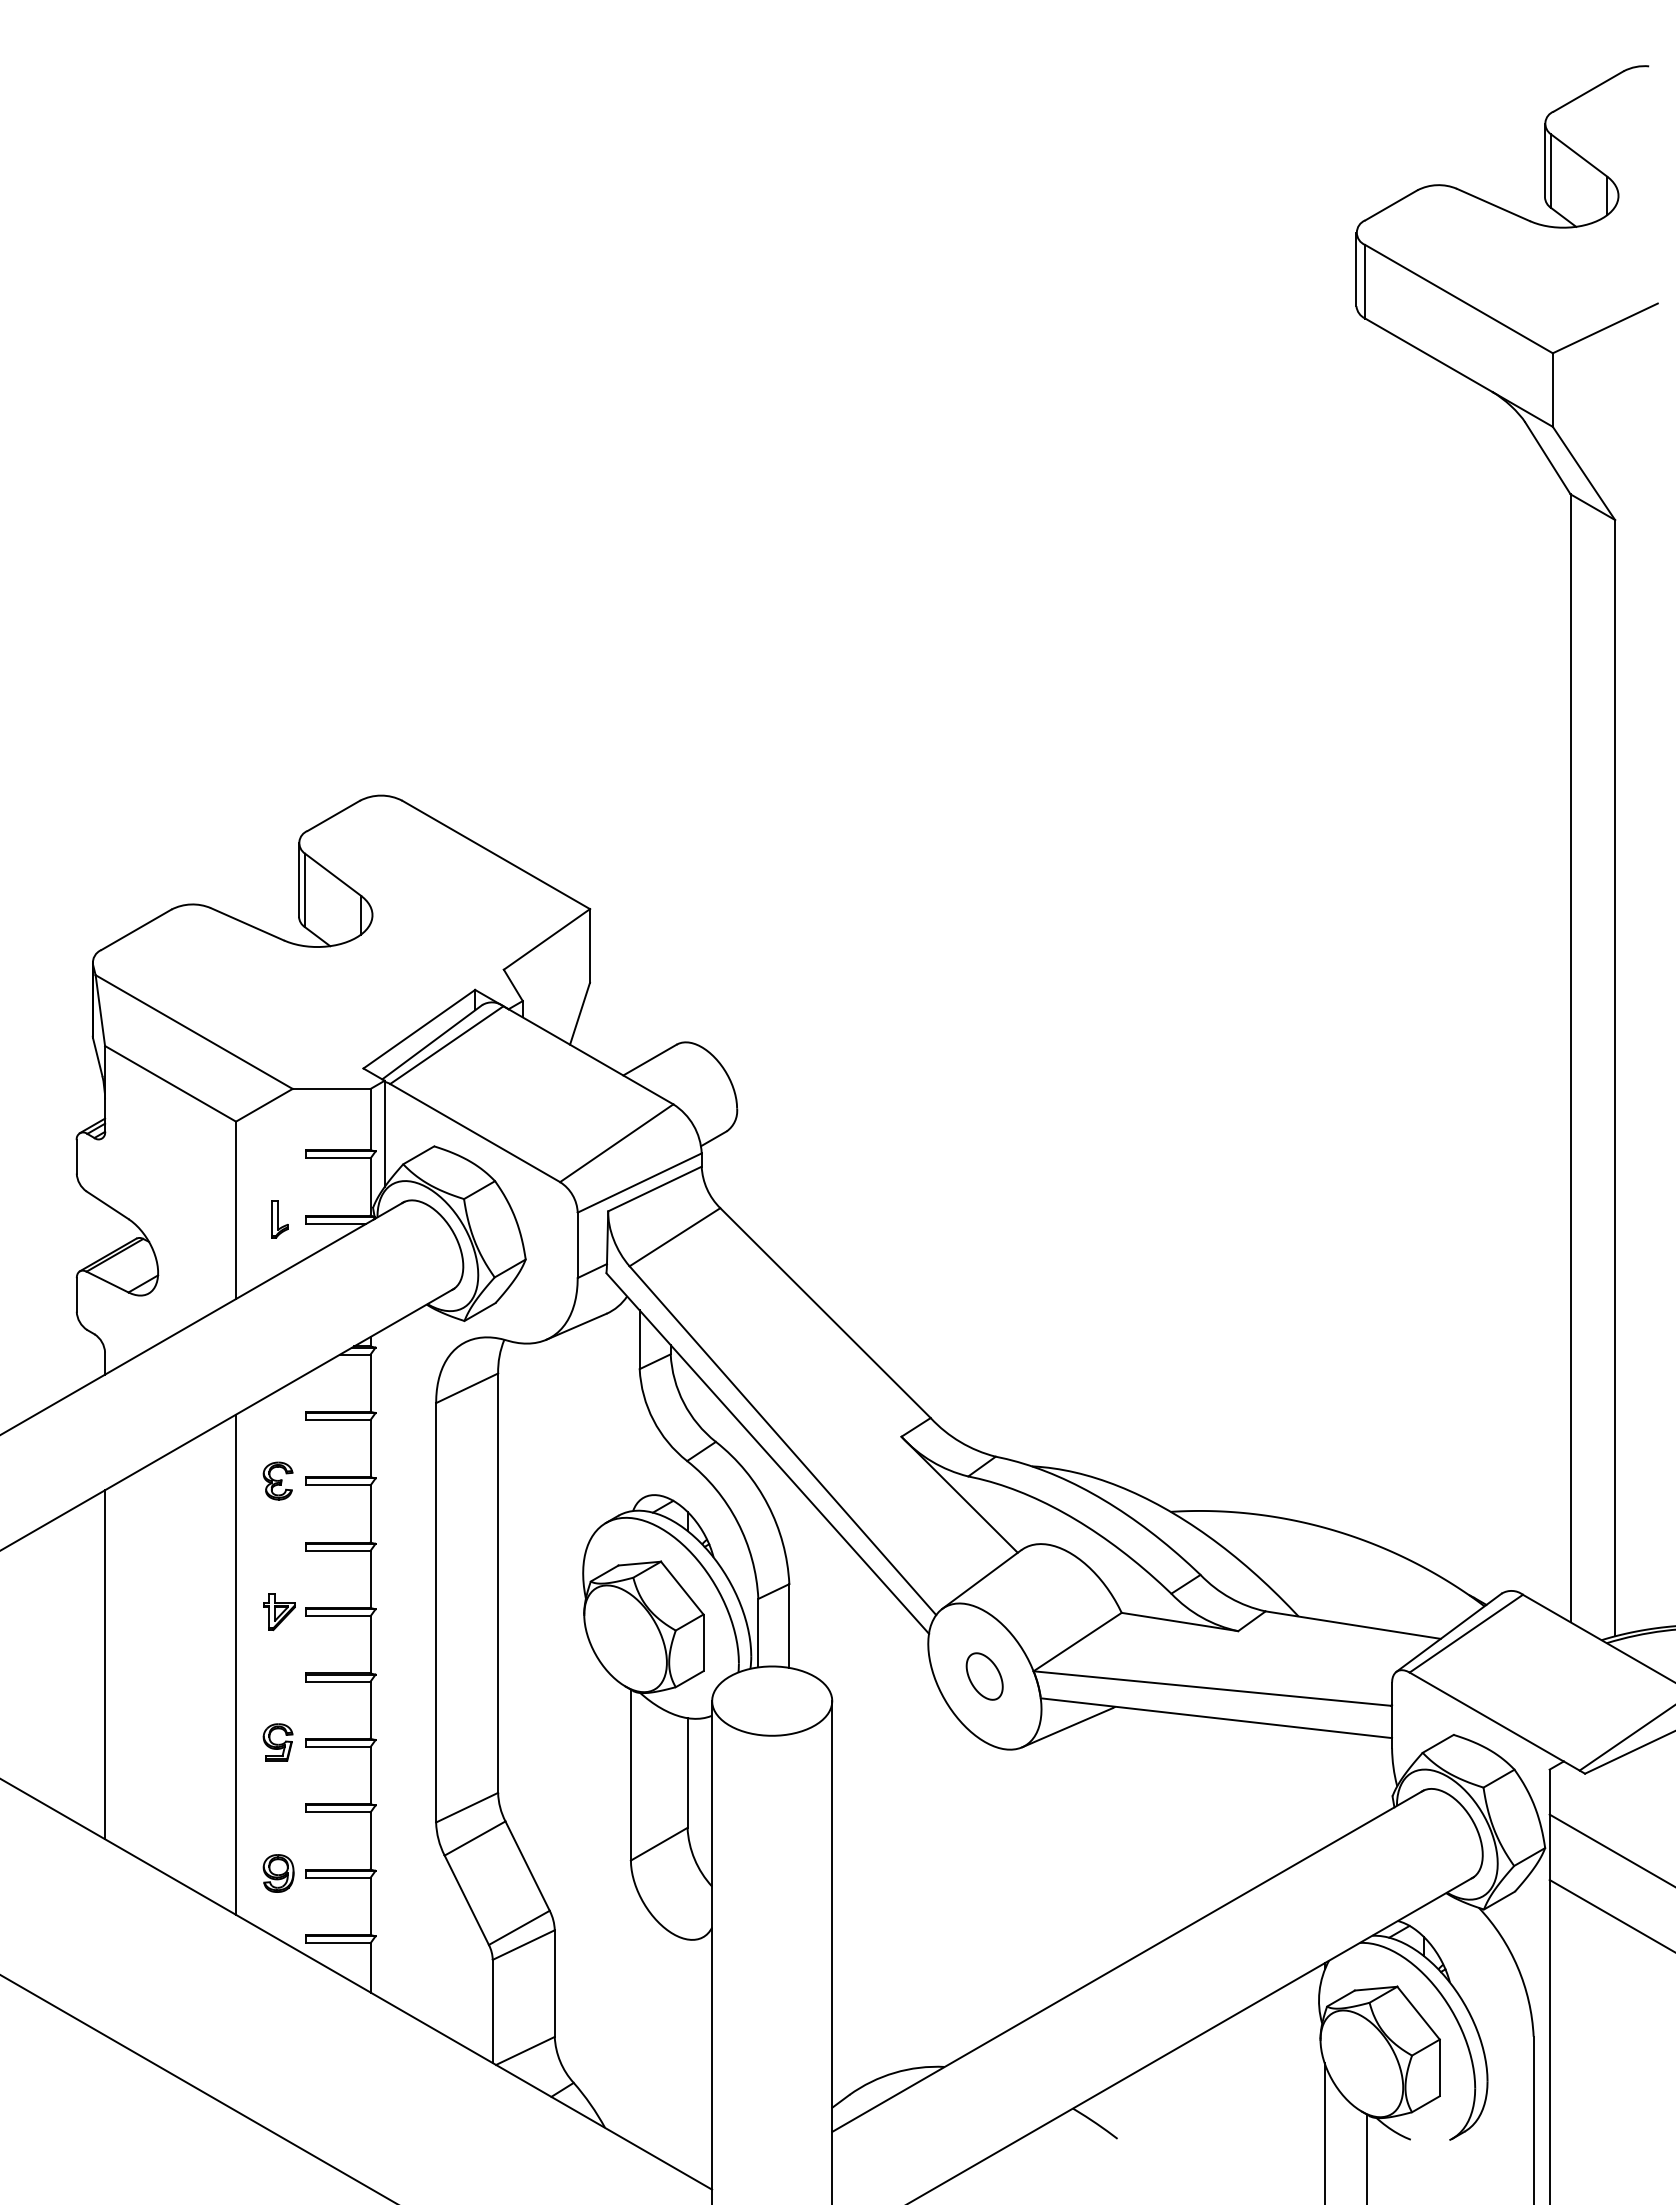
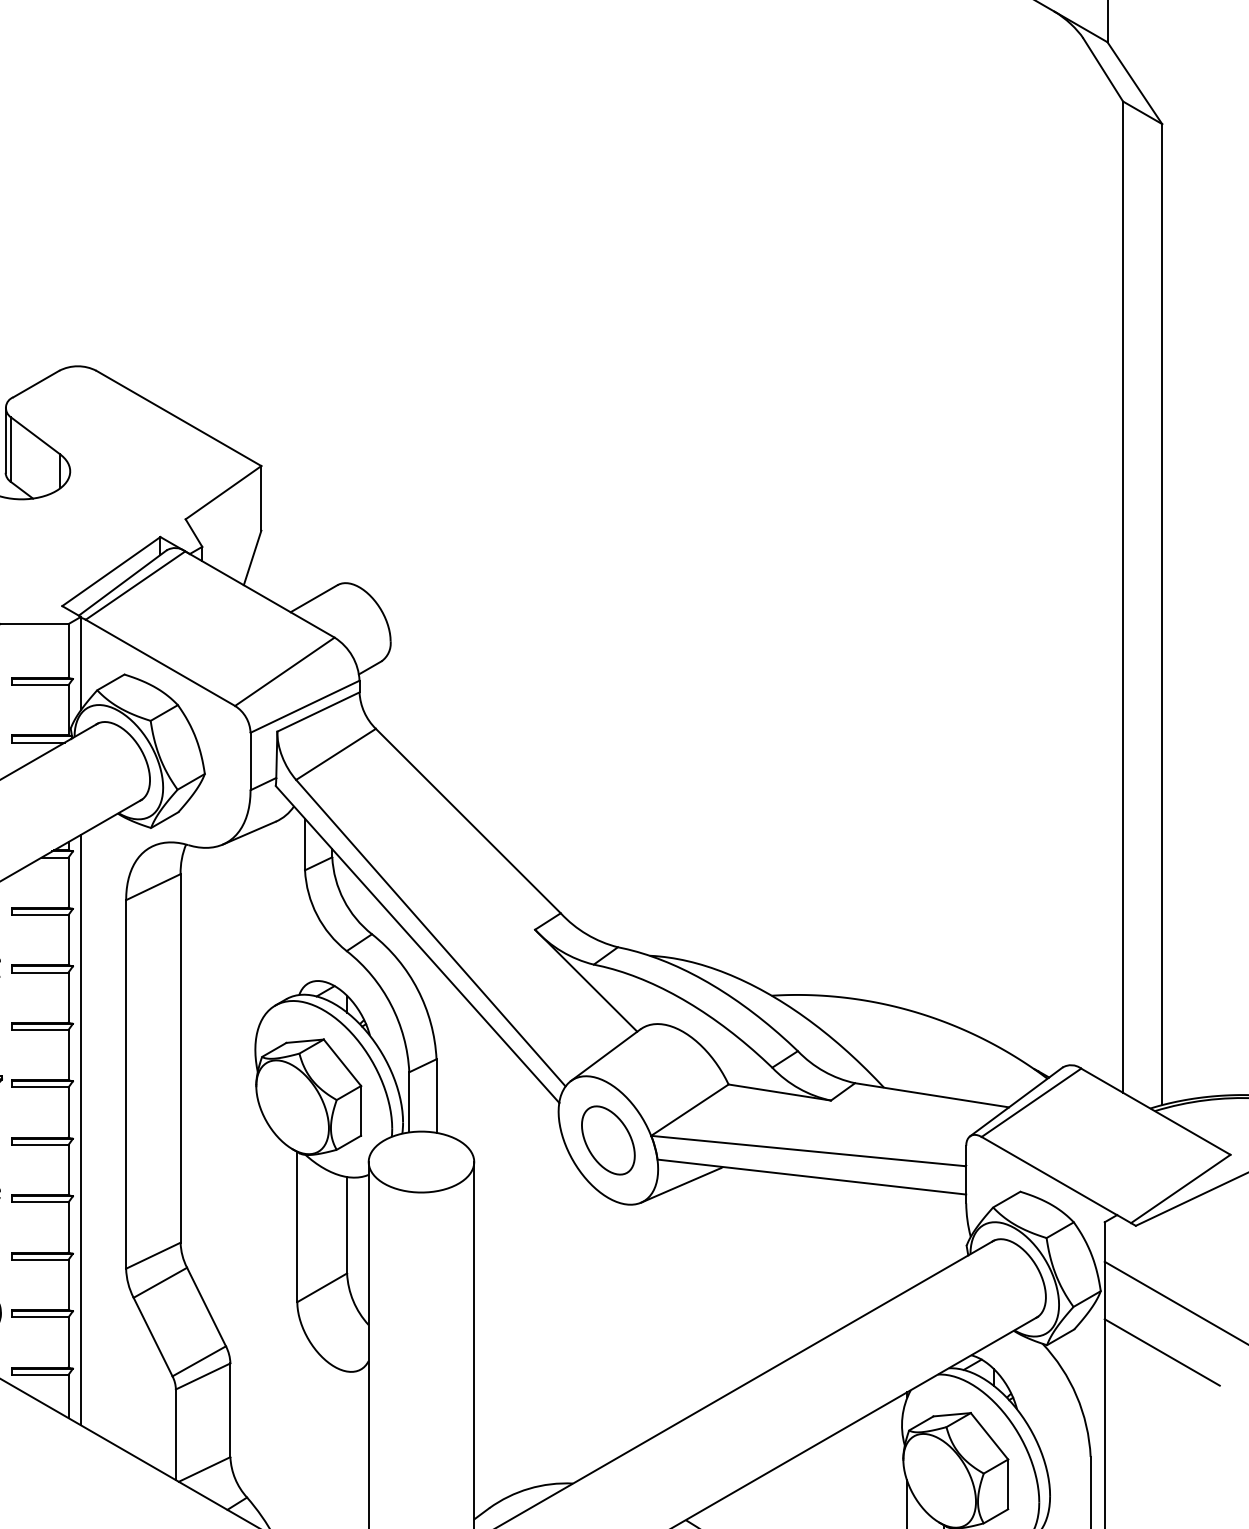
line: (384, 1664) -> (80, 1129), added
part: (984, 1676) -> (608, 1140), size x1.67

